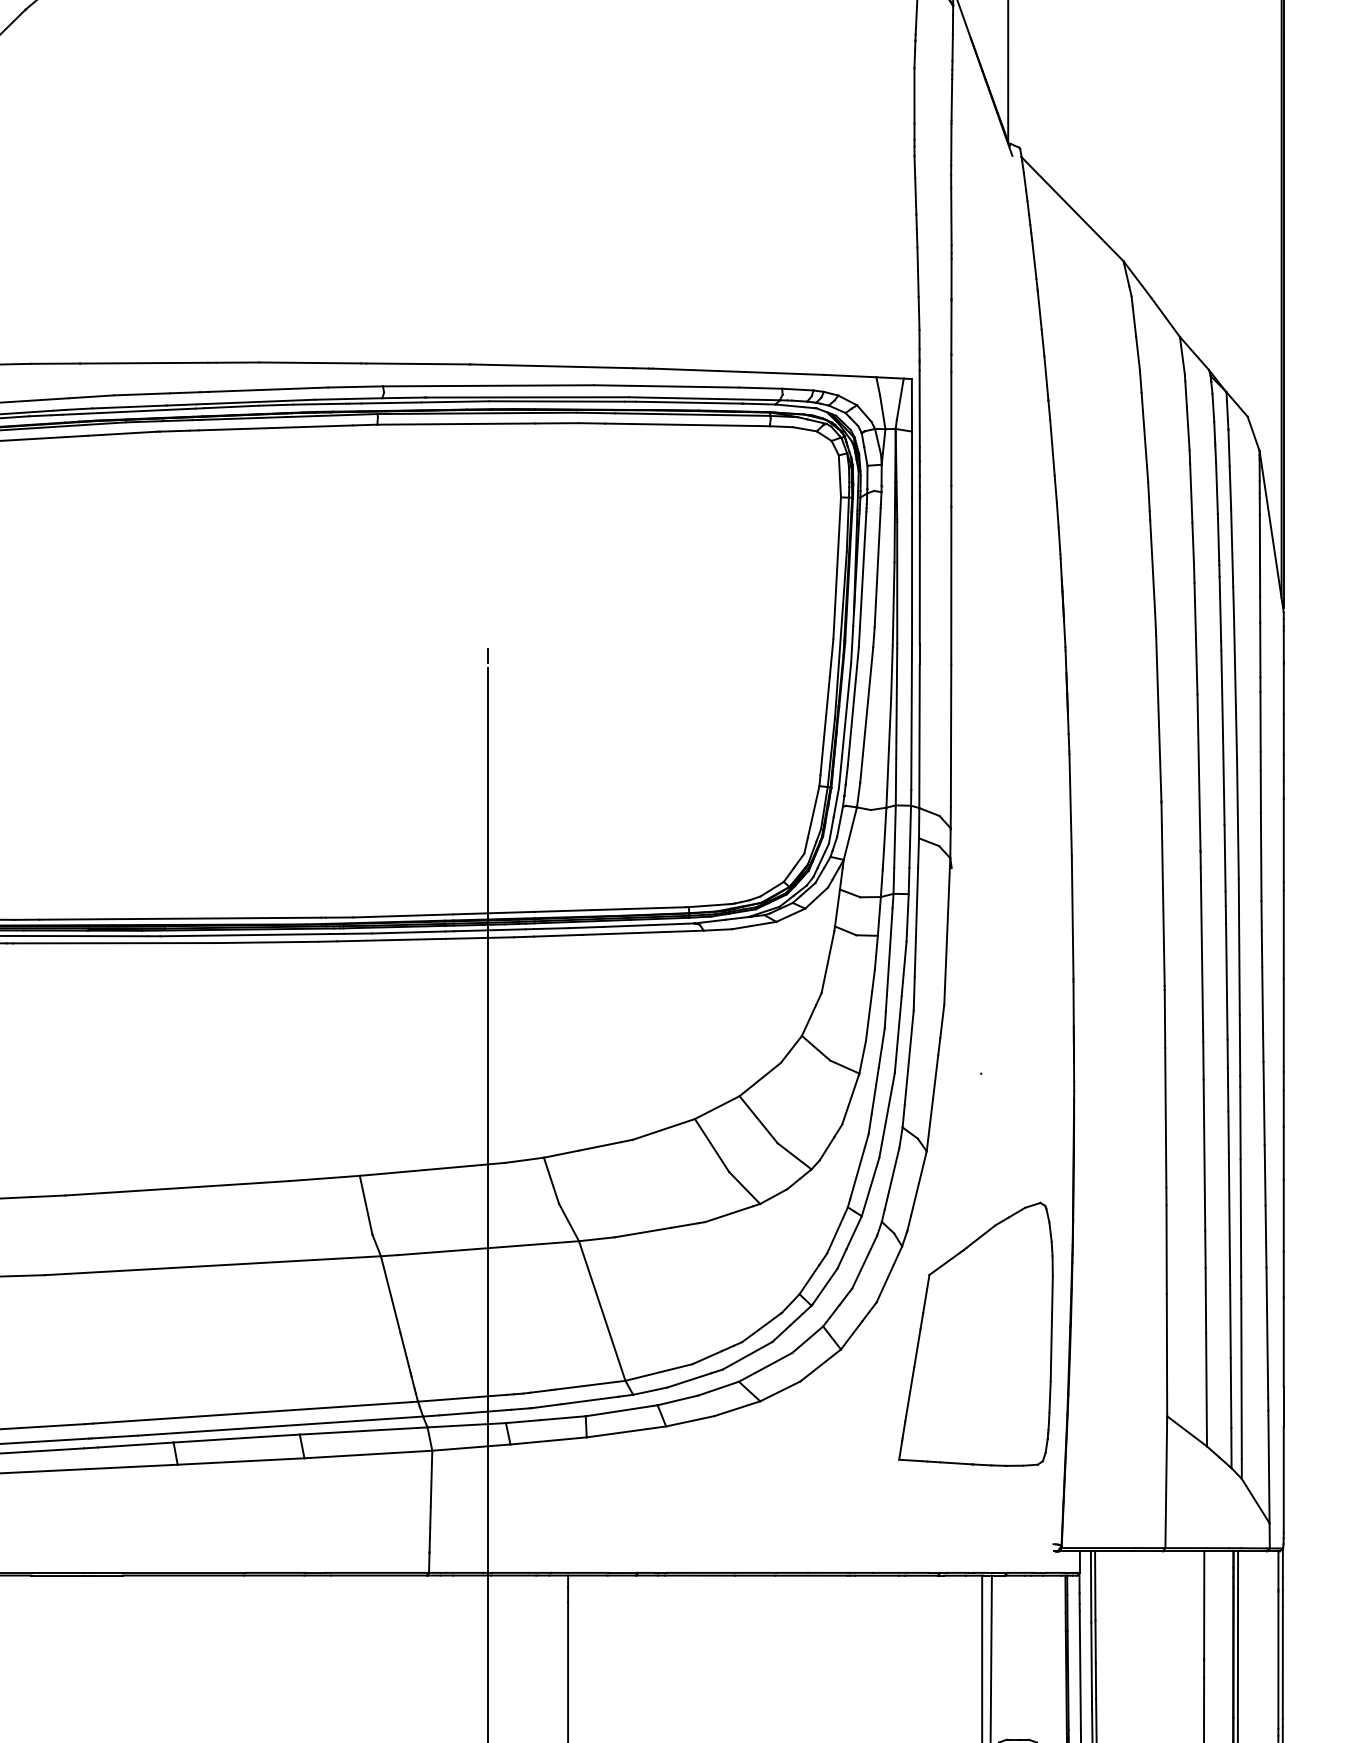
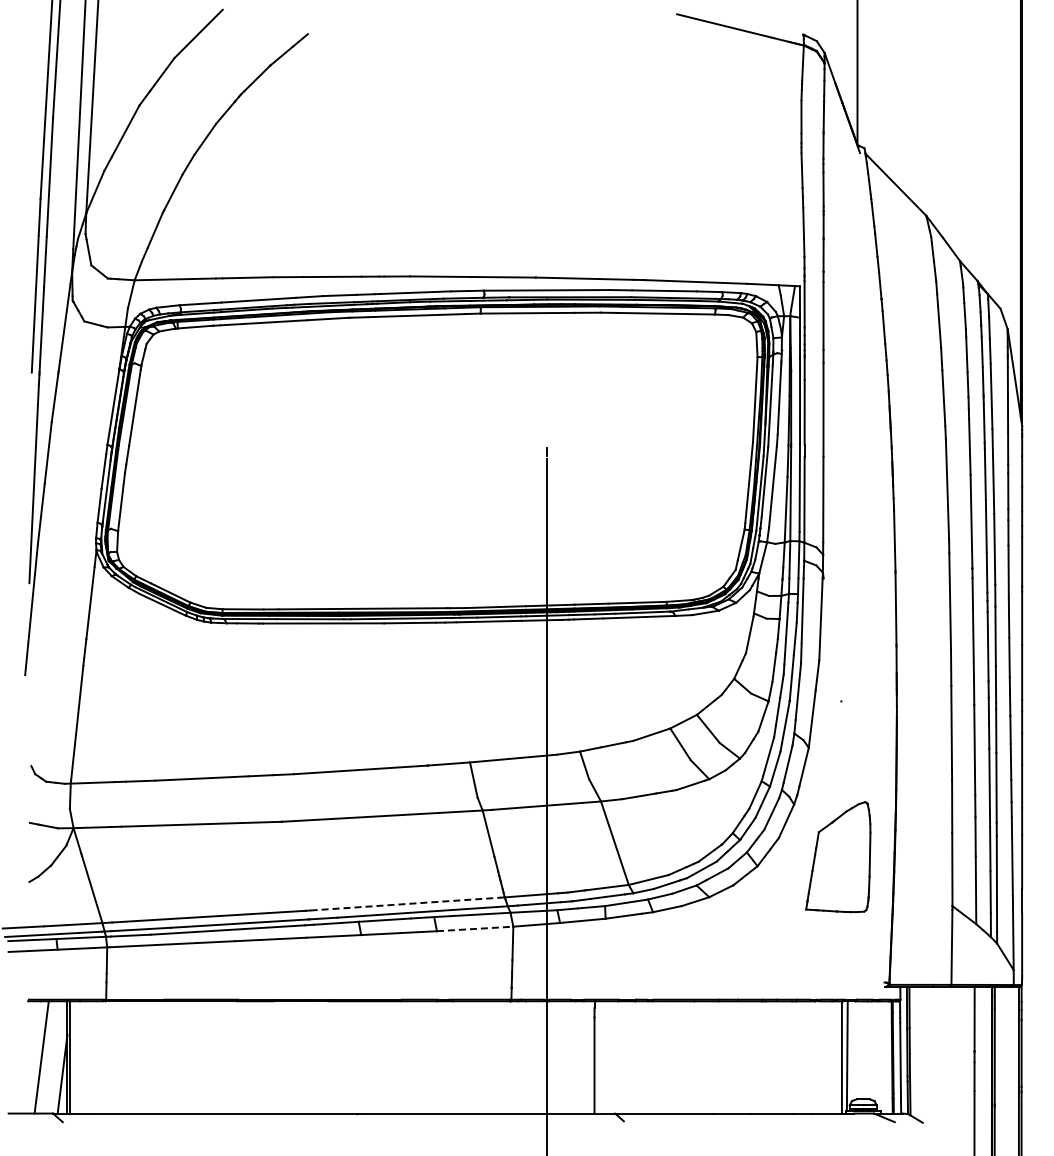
part: (976, 1333) -> (838, 856), size x0.7
line: (253, 1413) -> (406, 904), solid -> dashed
line: (368, 1453) -> (475, 928), solid -> dashed

